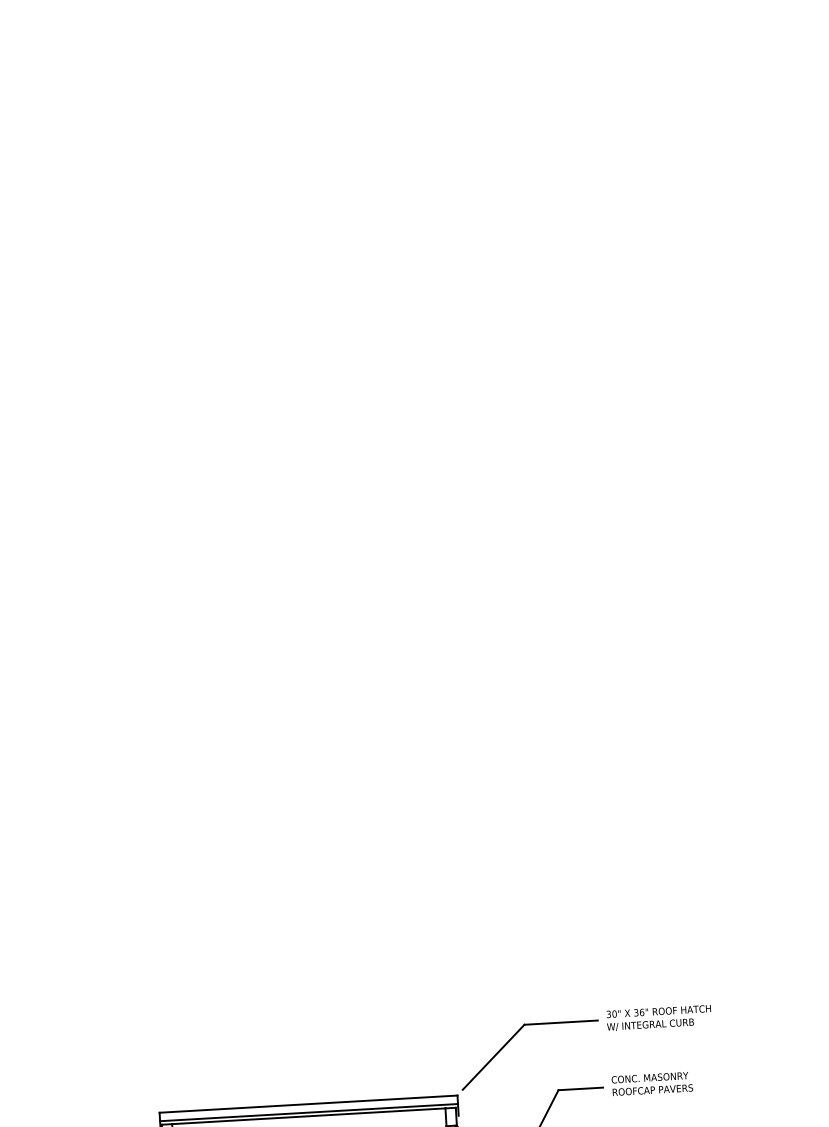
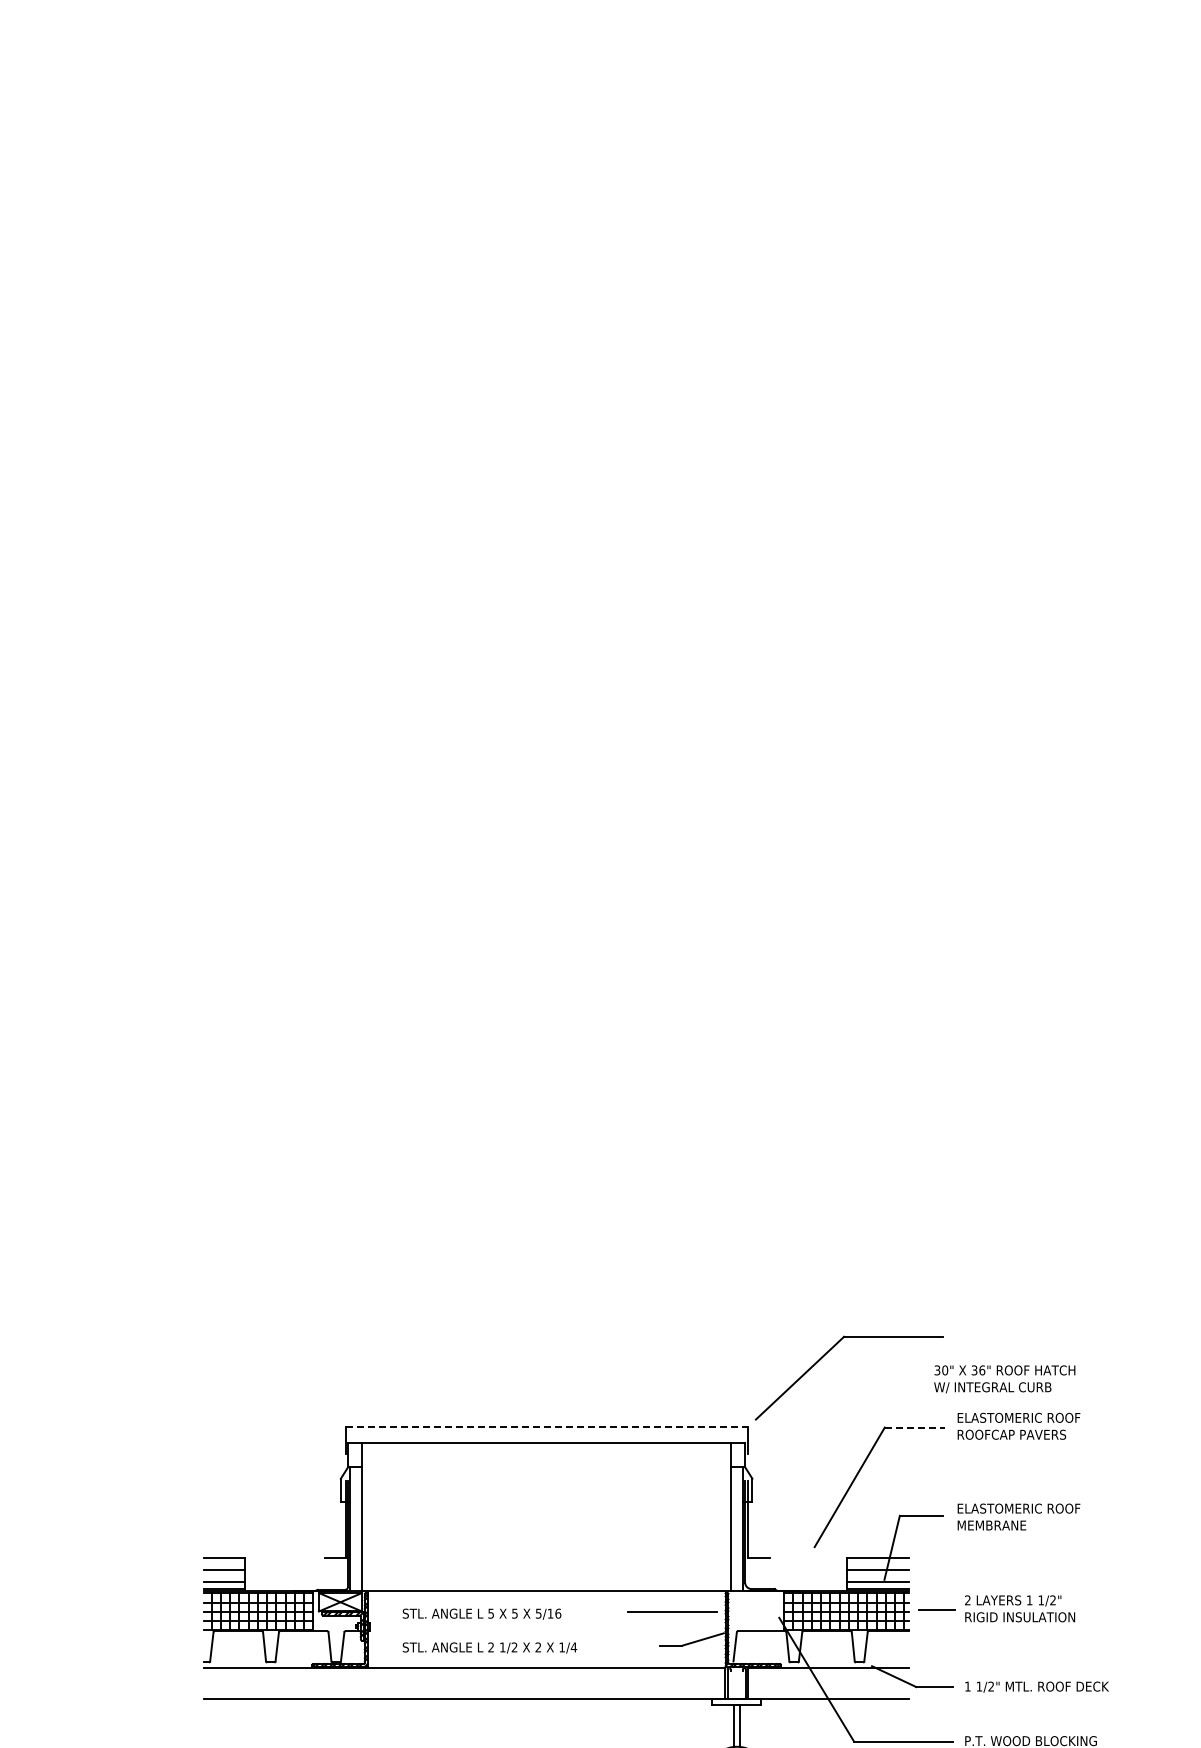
text: (658, 1018) -> (1004, 1379), moved
text: (657, 1077) -> (1018, 1417), CONC. MASONRY -> ELASTOMERIC ROOF
line: (581, 1088) -> (915, 1427), solid -> dashed
line: (308, 1103) -> (547, 1426), solid -> dashed
line: (309, 1112) -> (547, 1438), removed

